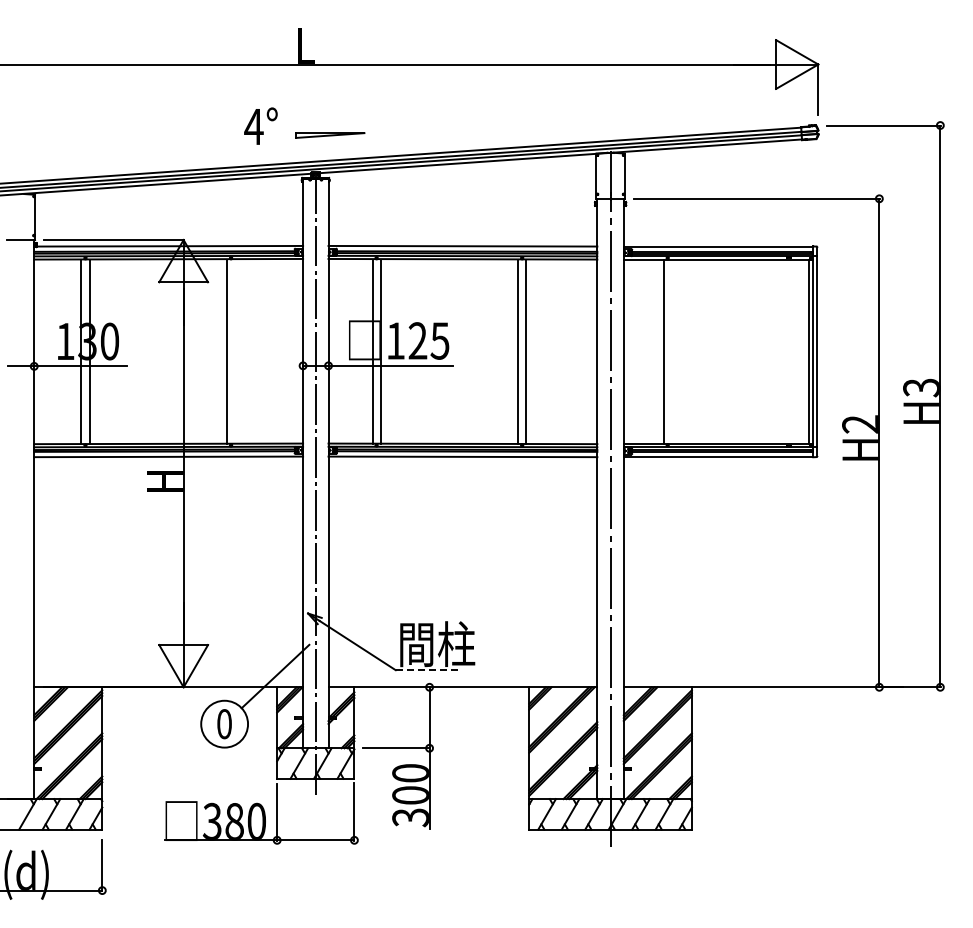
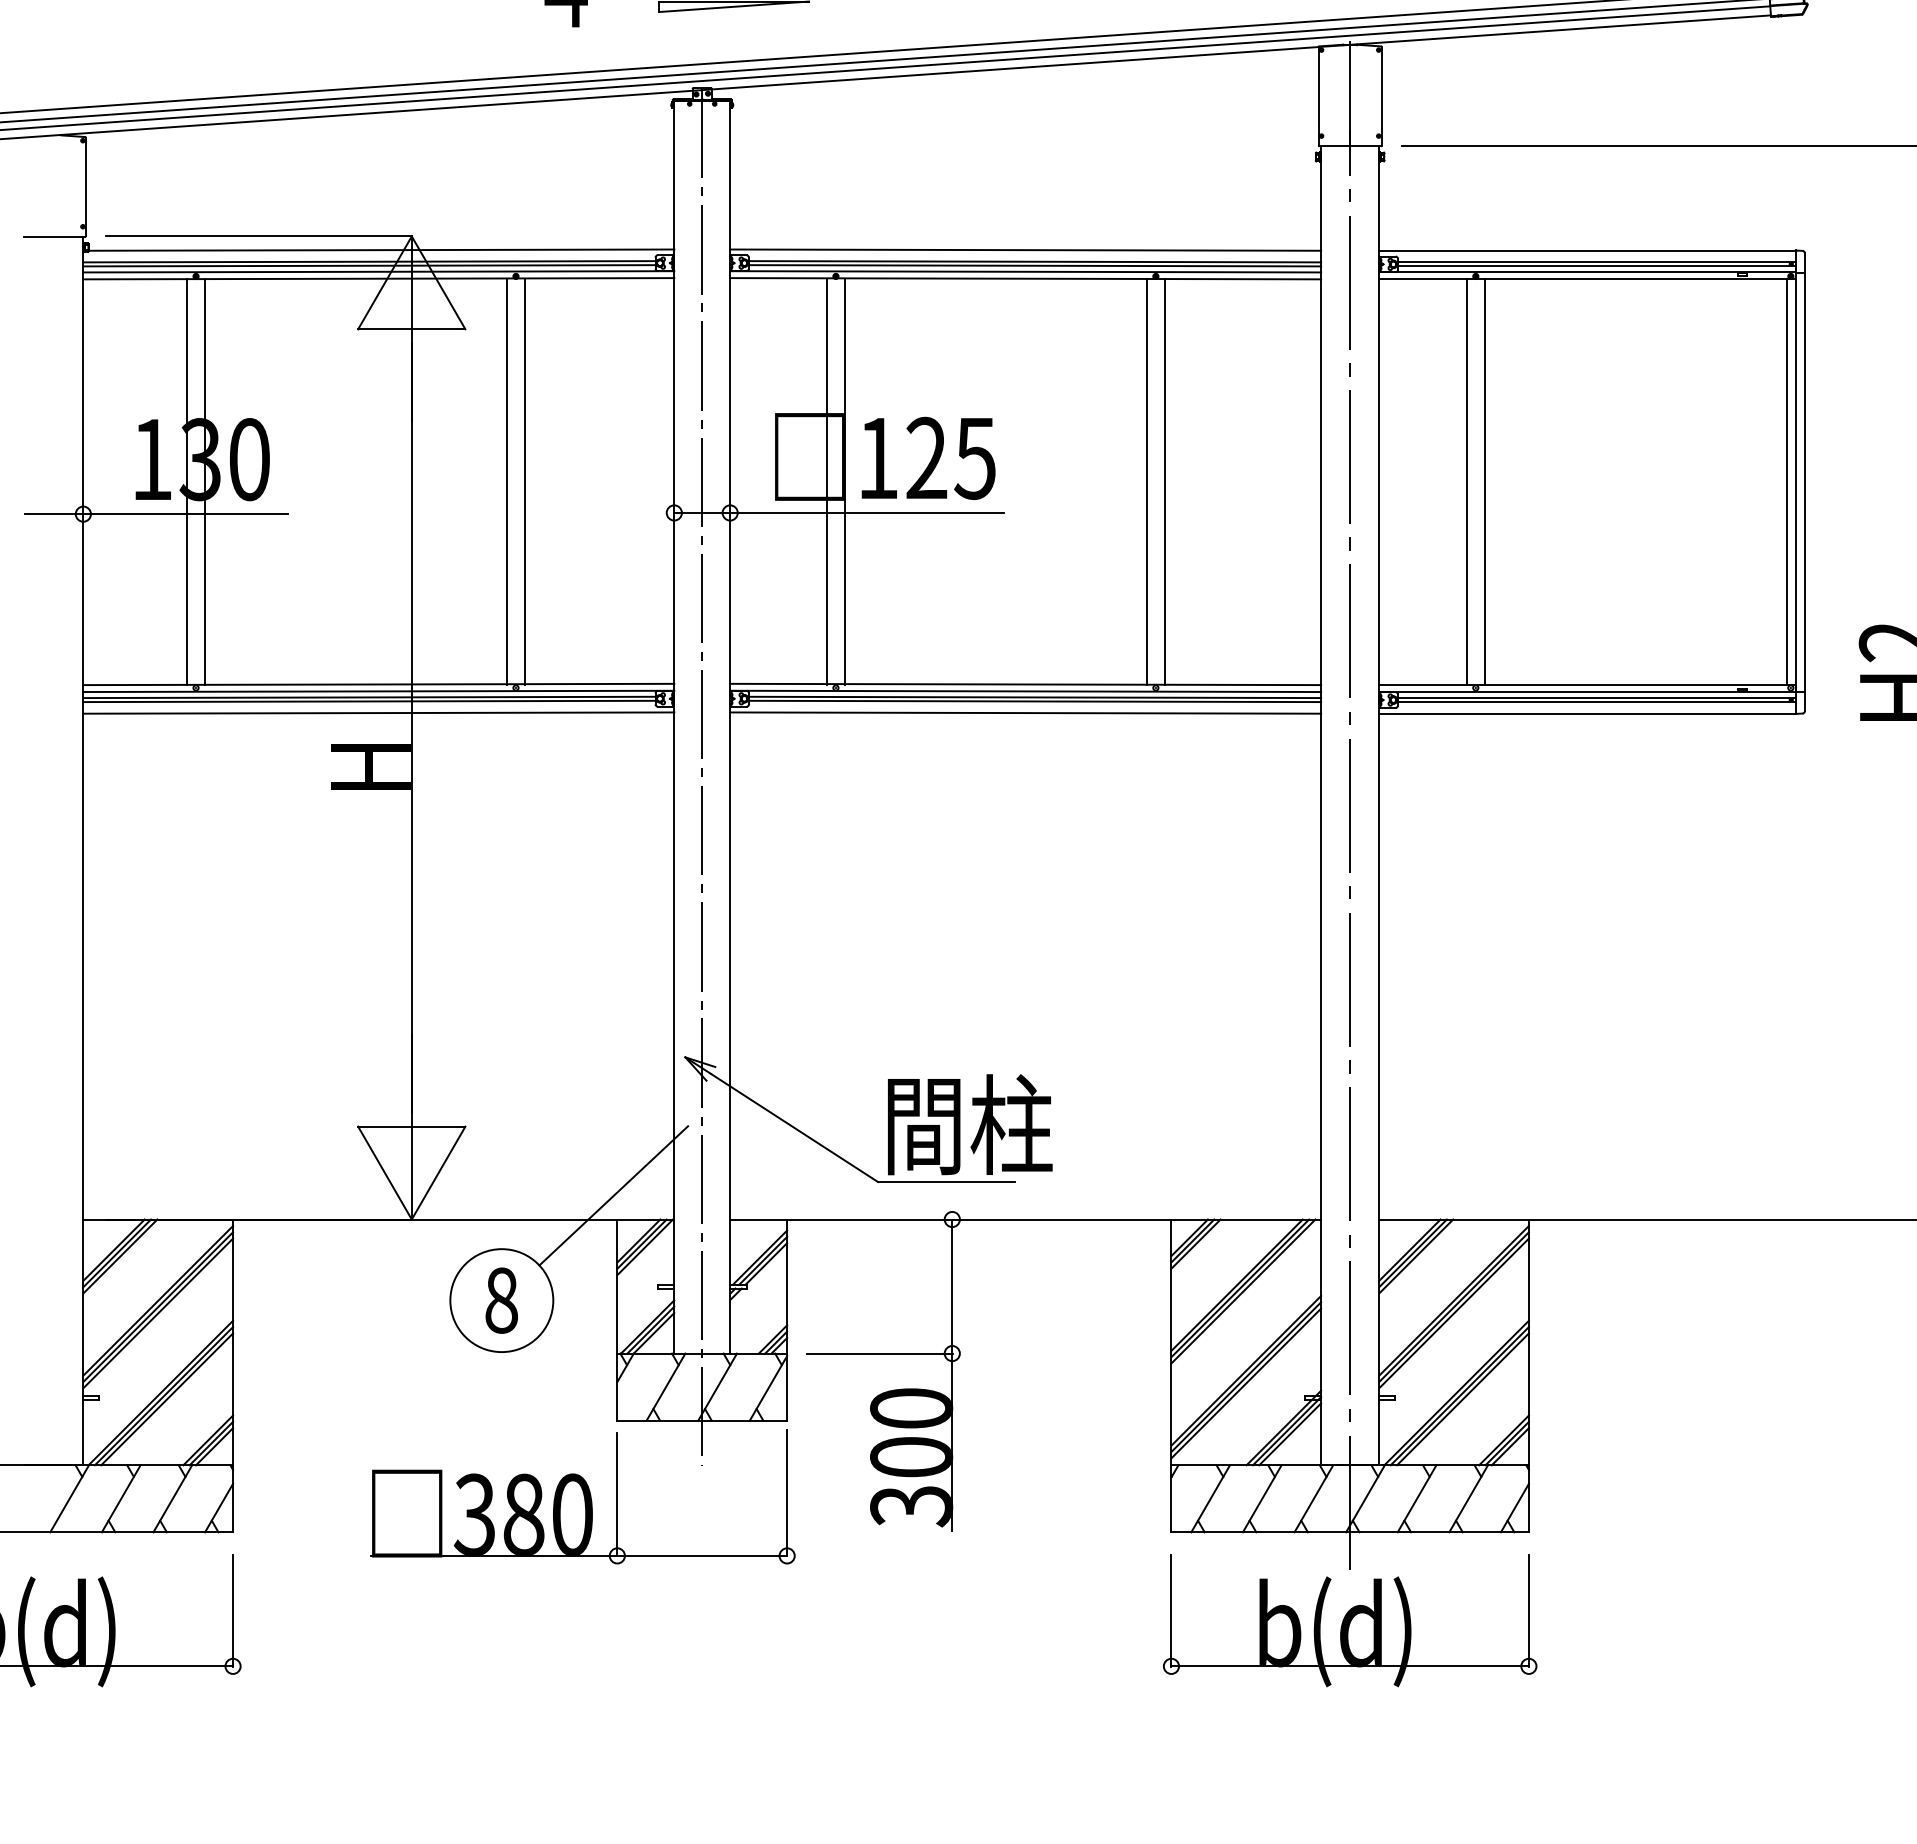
line: (235, 351) -> (525, 481), added
line: (671, 351) -> (1484, 481), added
line: (427, 670) -> (947, 1182), dashed -> solid
text: (224, 724) -> (501, 1301), 0 -> 8
part: (610, 869) -> (1349, 1620), added

